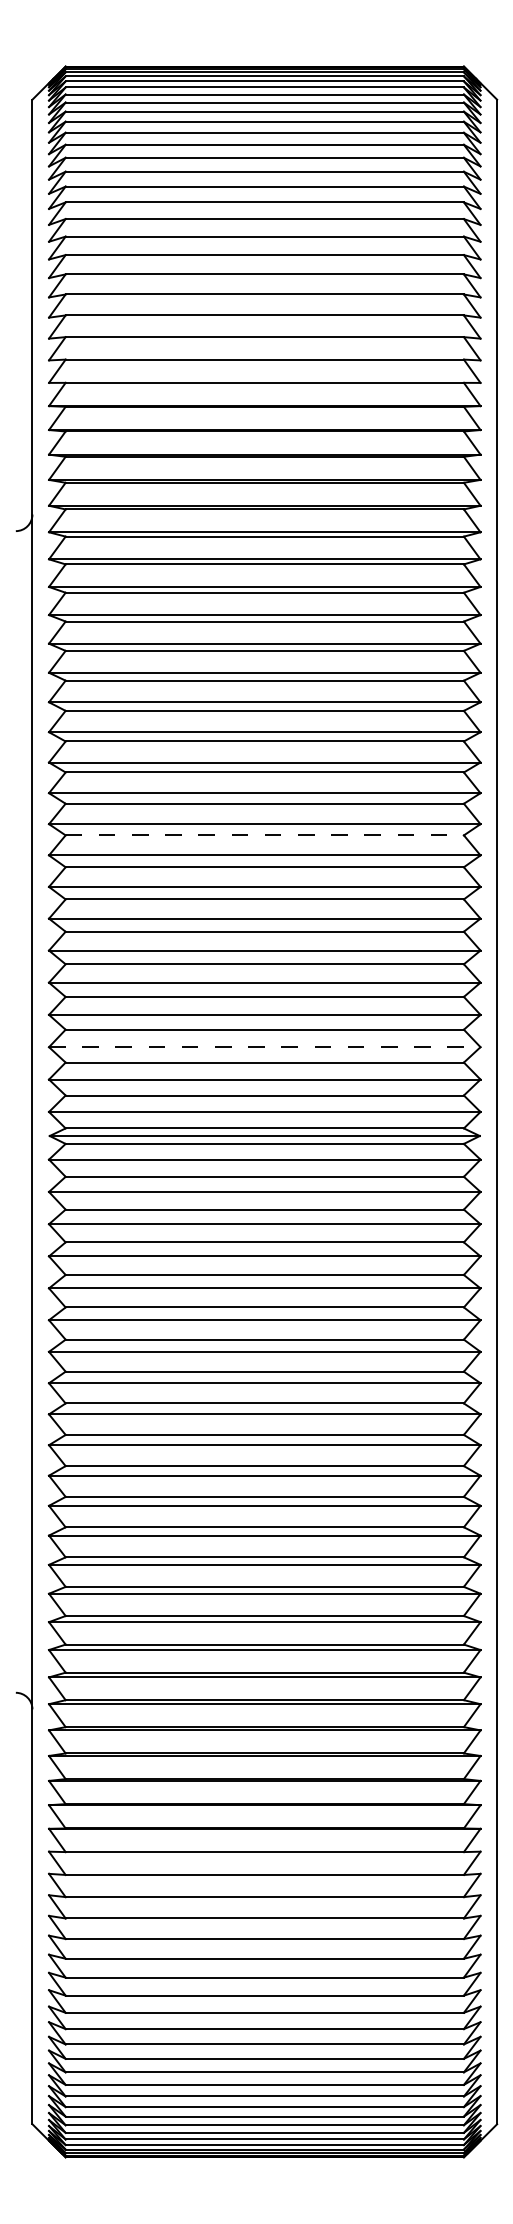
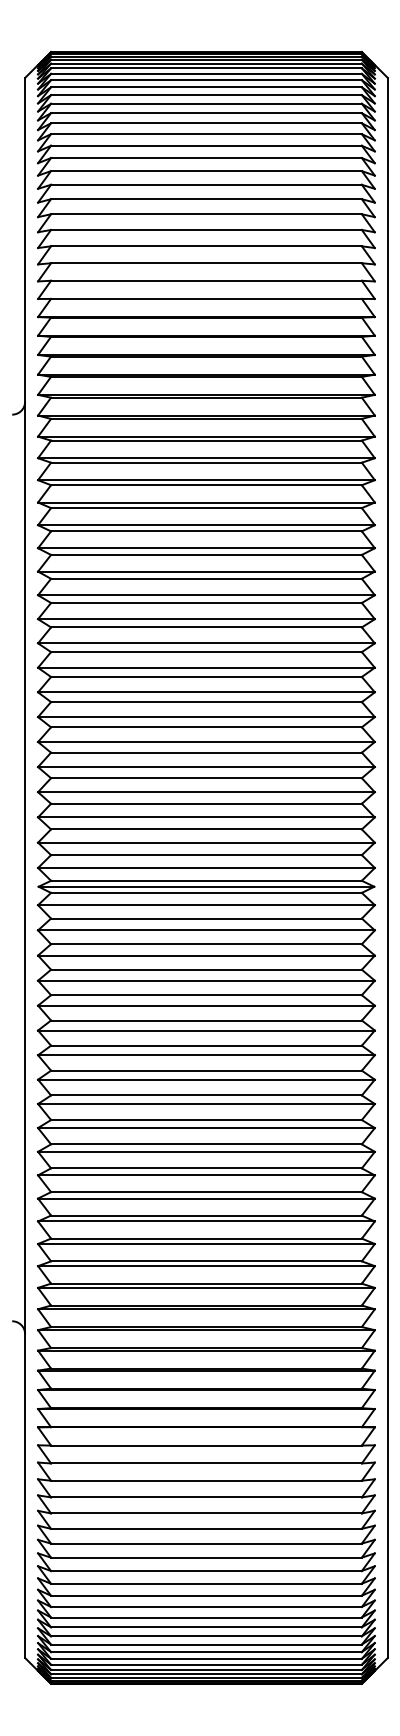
line: (264, 835) -> (206, 652), dashed -> solid
line: (264, 1047) -> (206, 817), dashed -> solid

